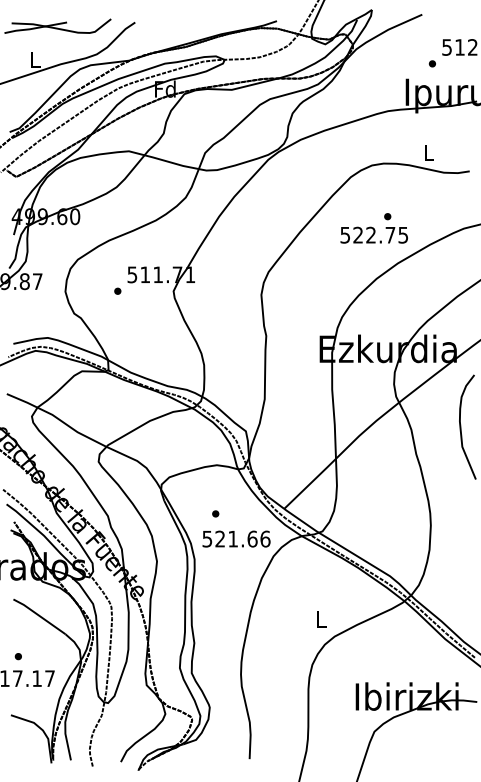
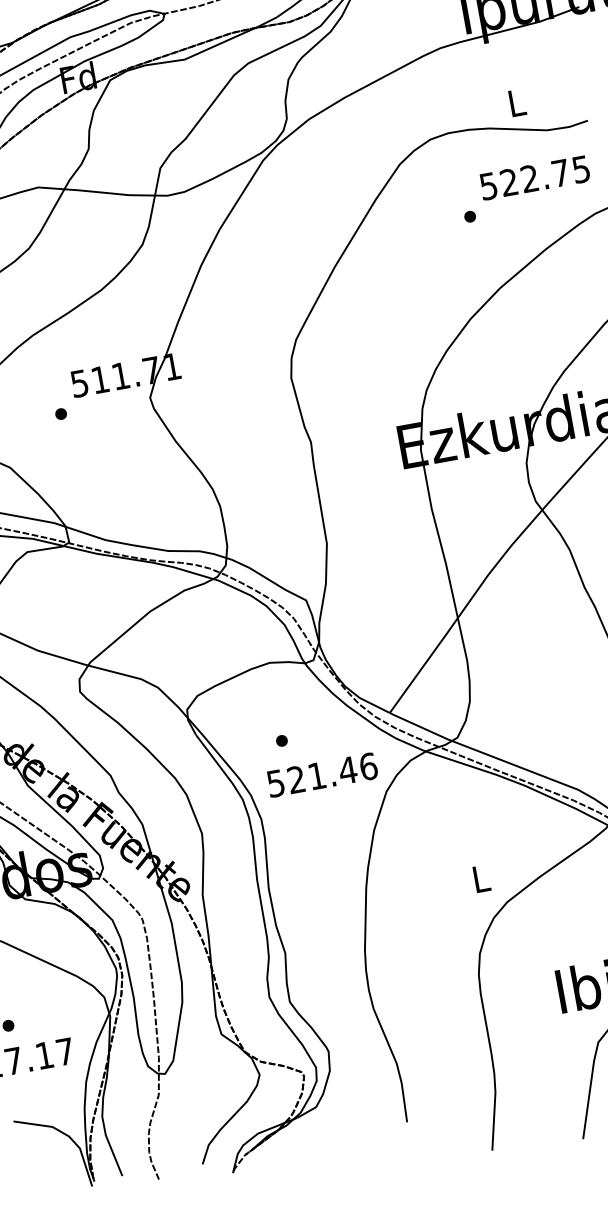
text: (373, 234) -> (533, 176), moved
text: (252, 538) -> (347, 769), 521.66 -> 521.46

